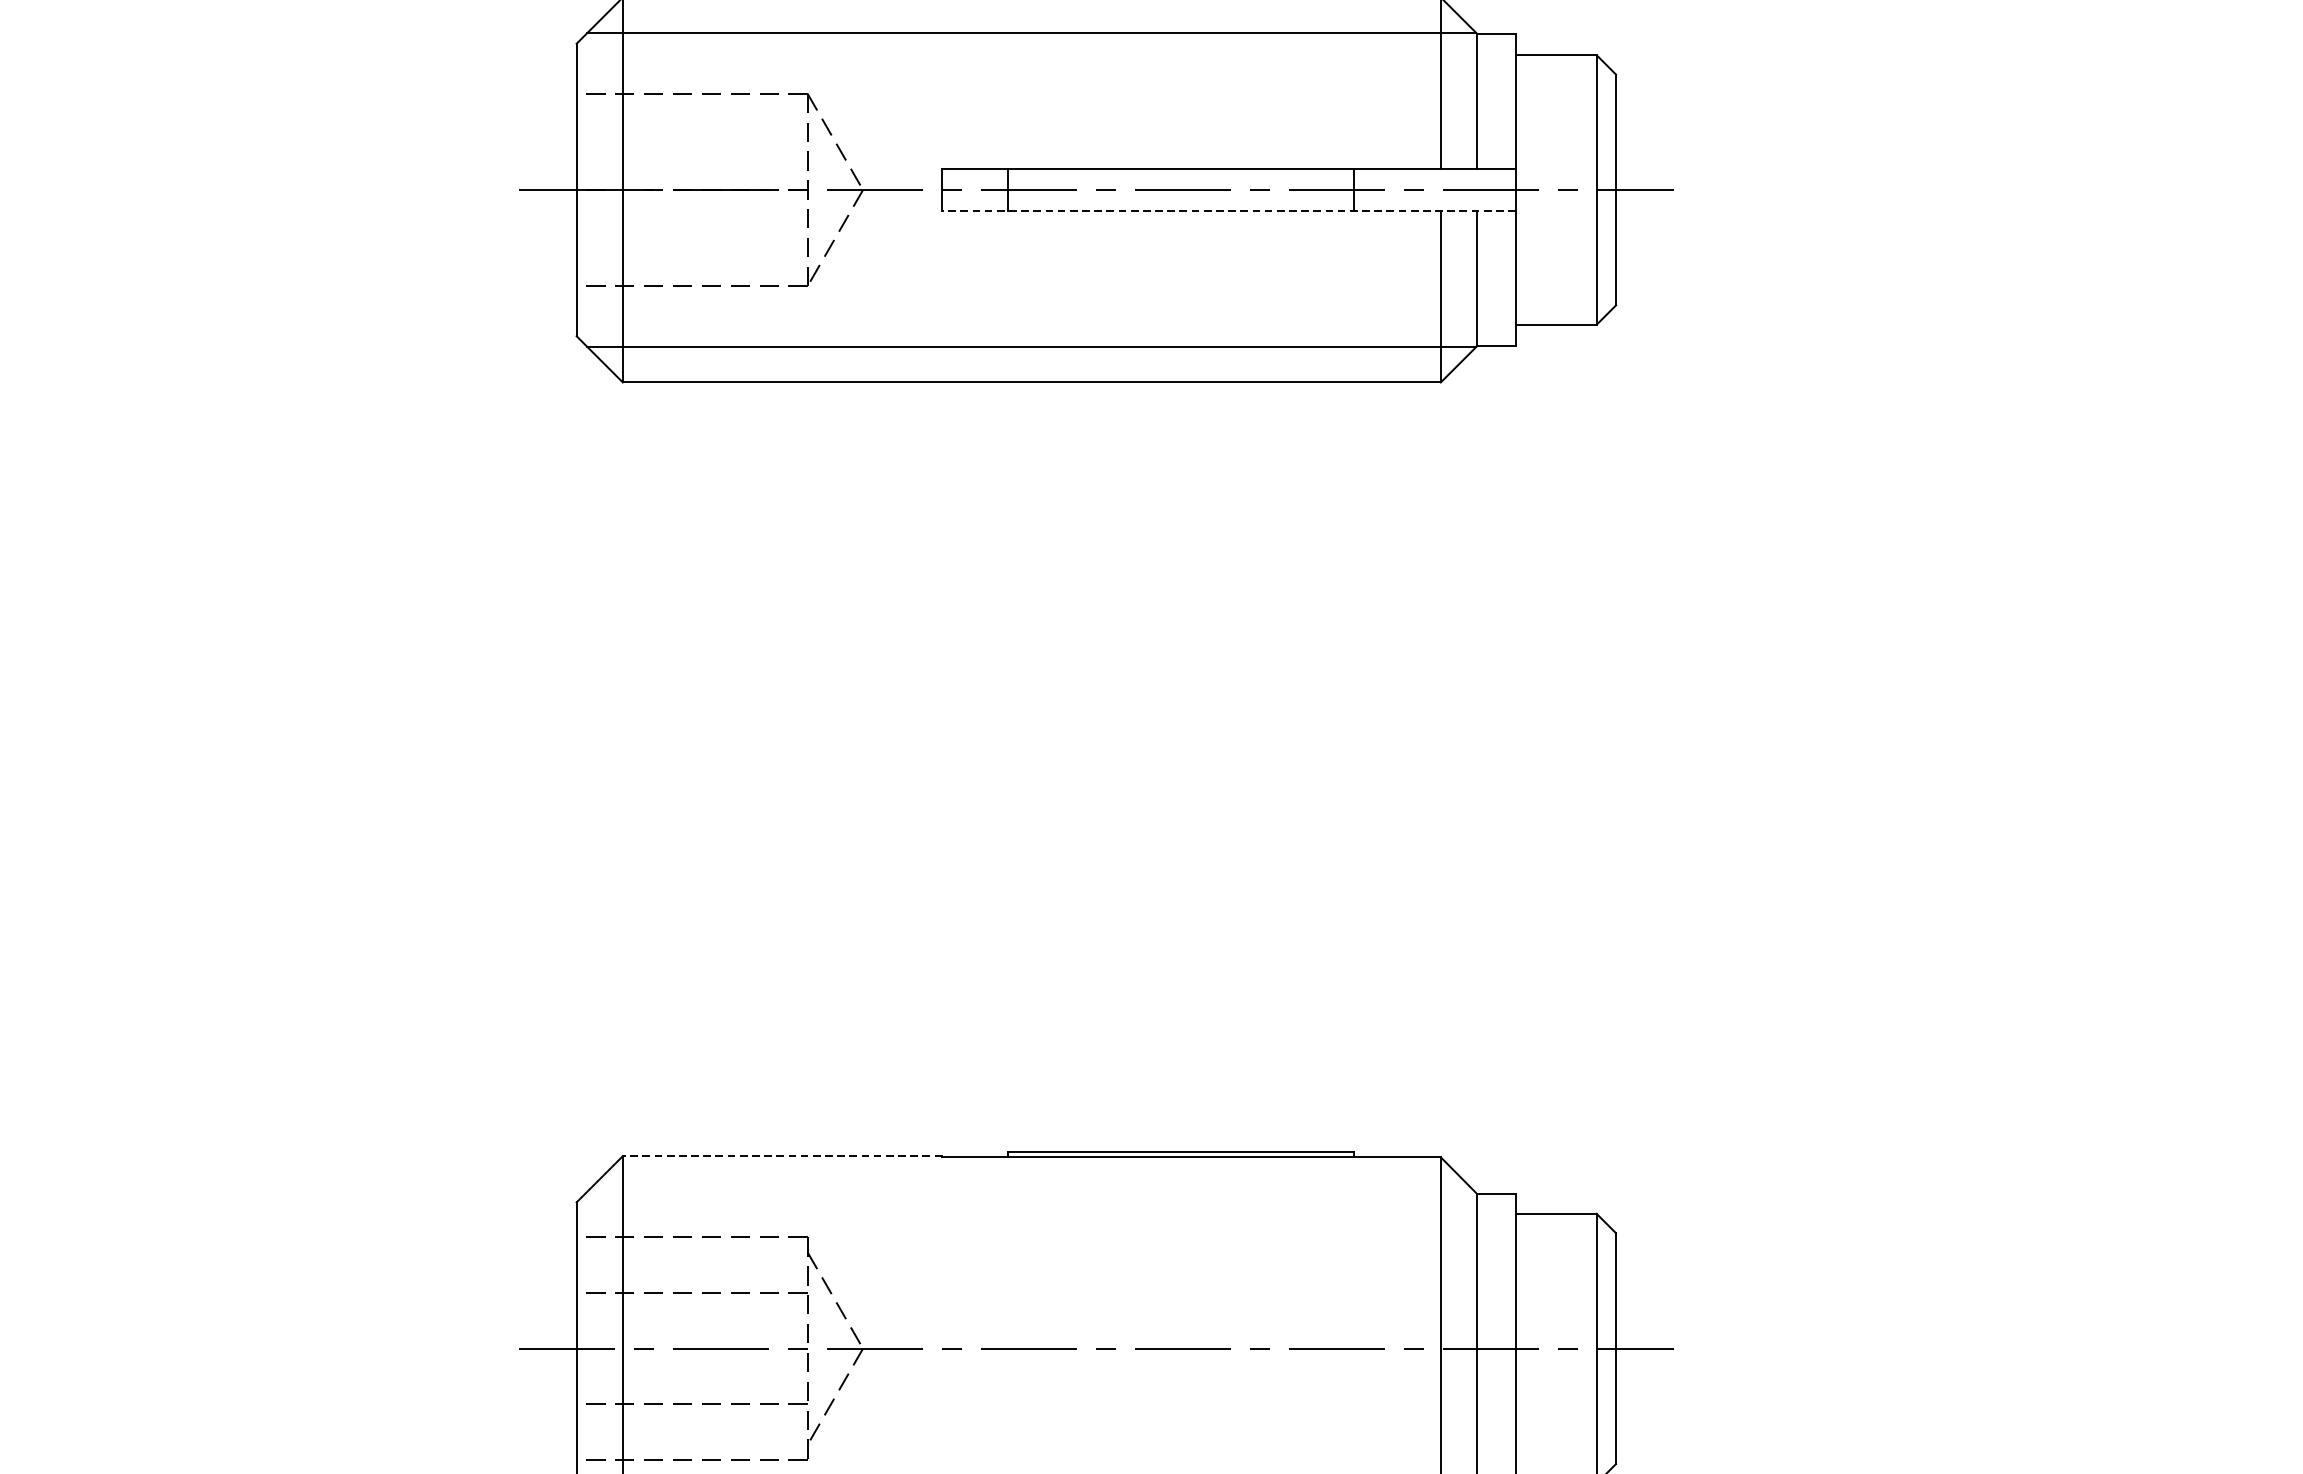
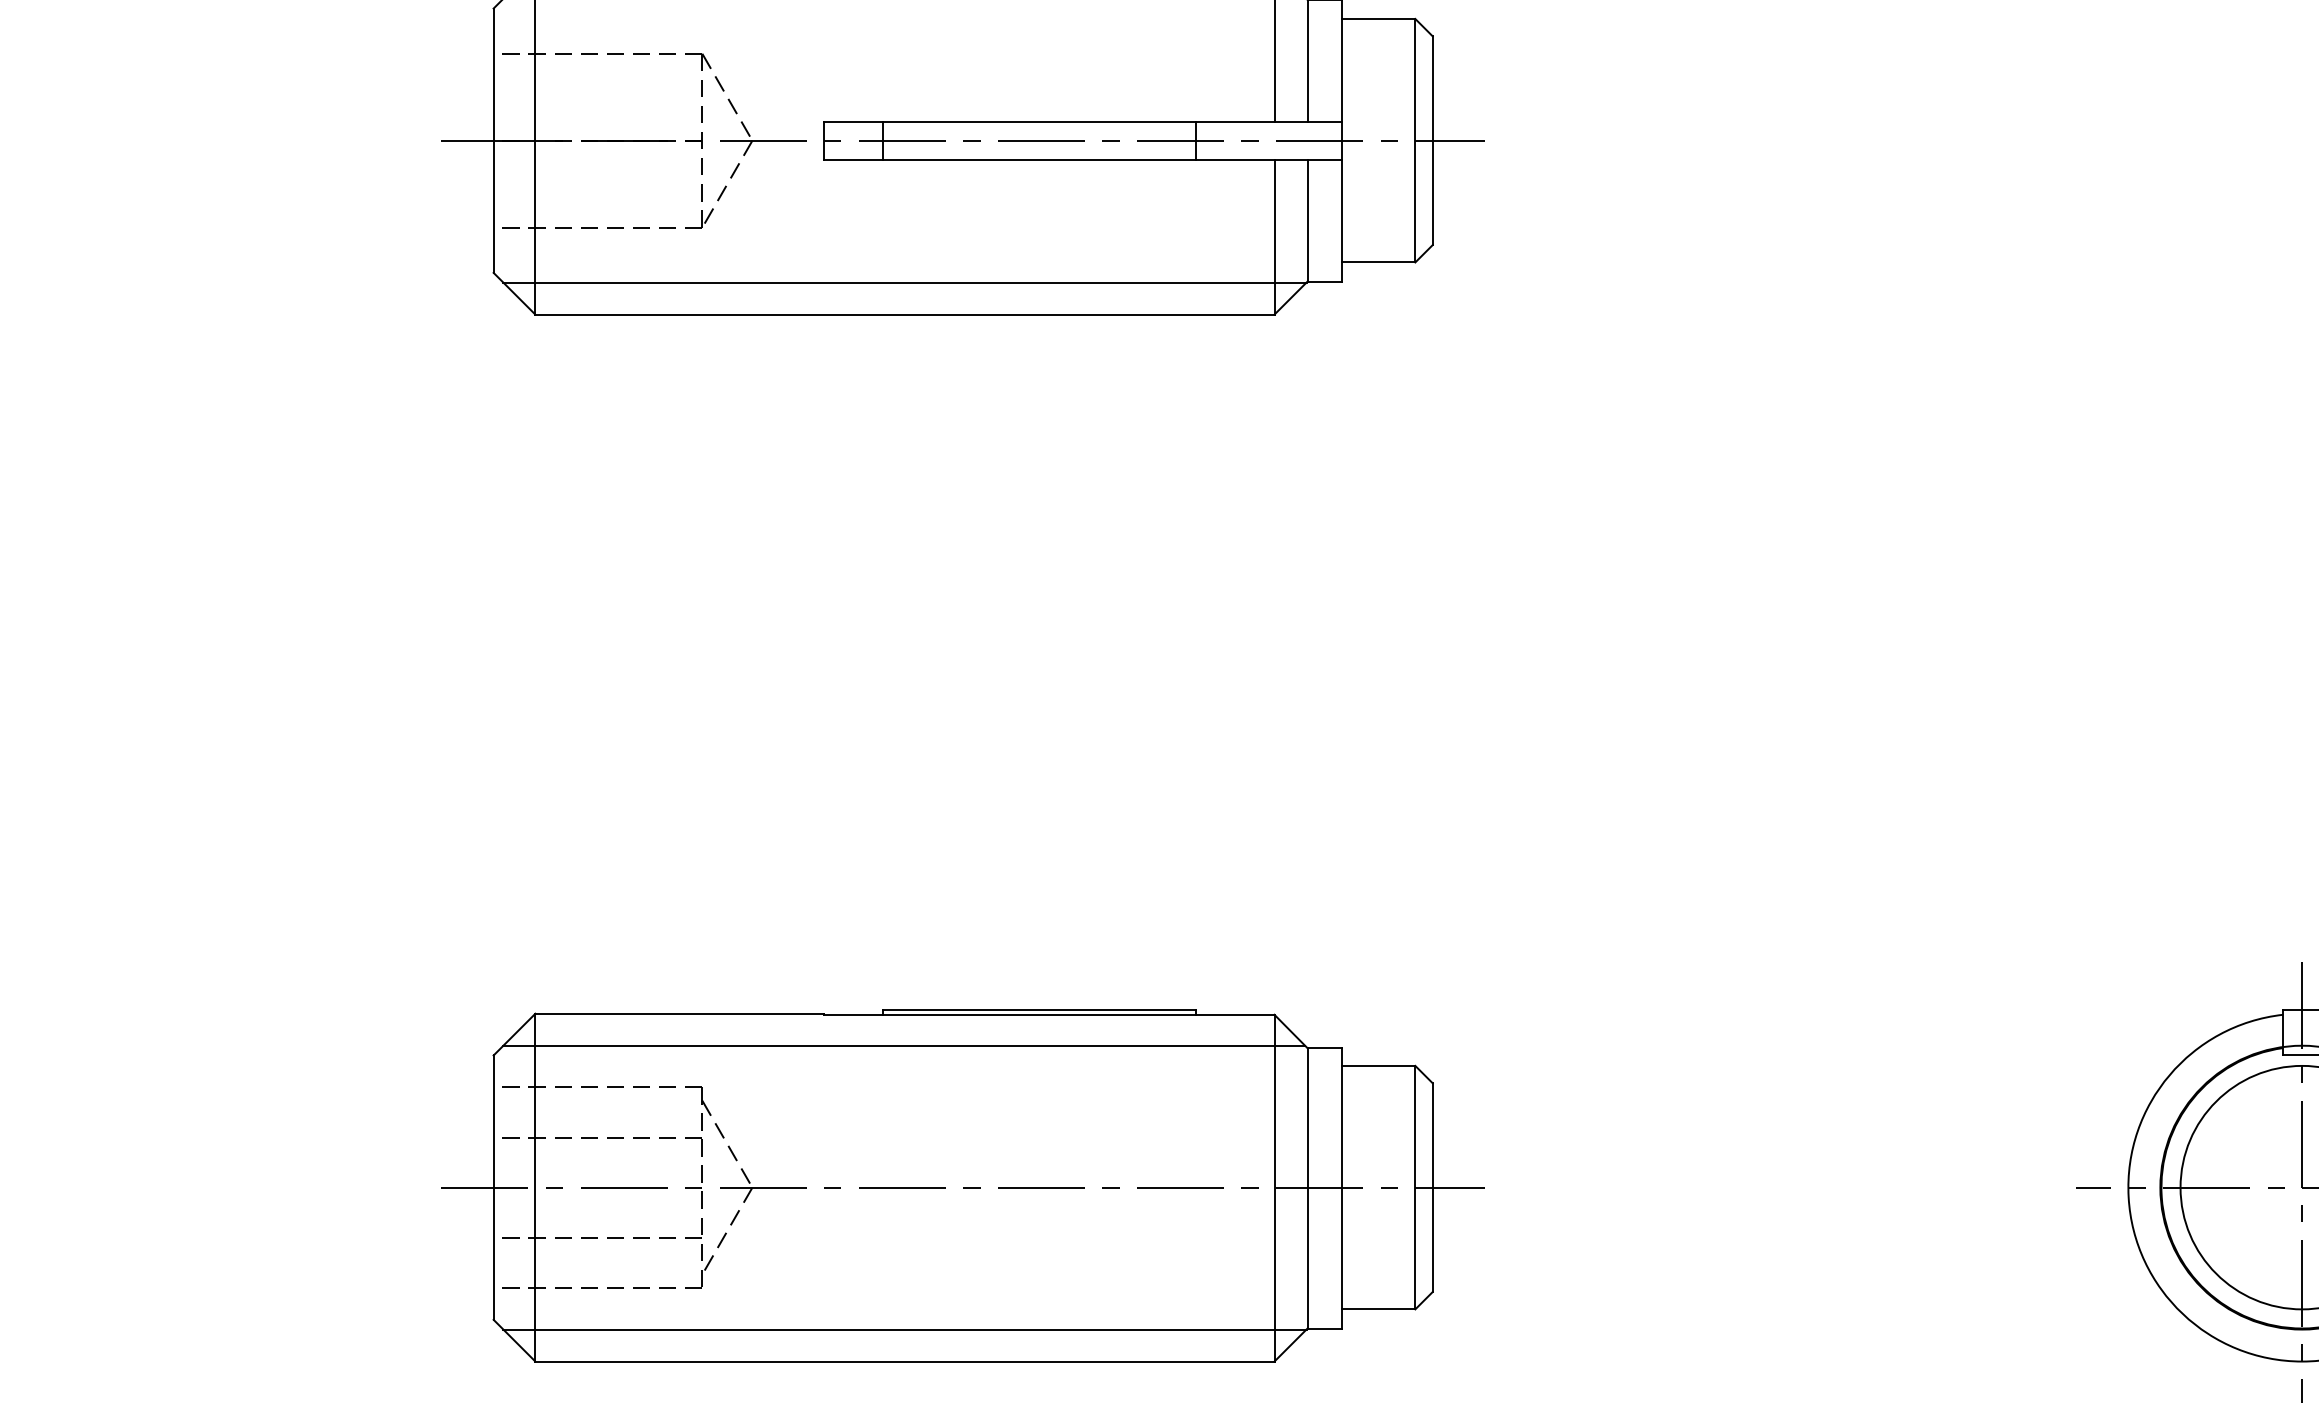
line: (1228, 210) -> (1082, 159), dashed -> solid
line: (782, 1155) -> (679, 1013), dashed -> solid
line: (1031, 1191) -> (904, 1045), added

